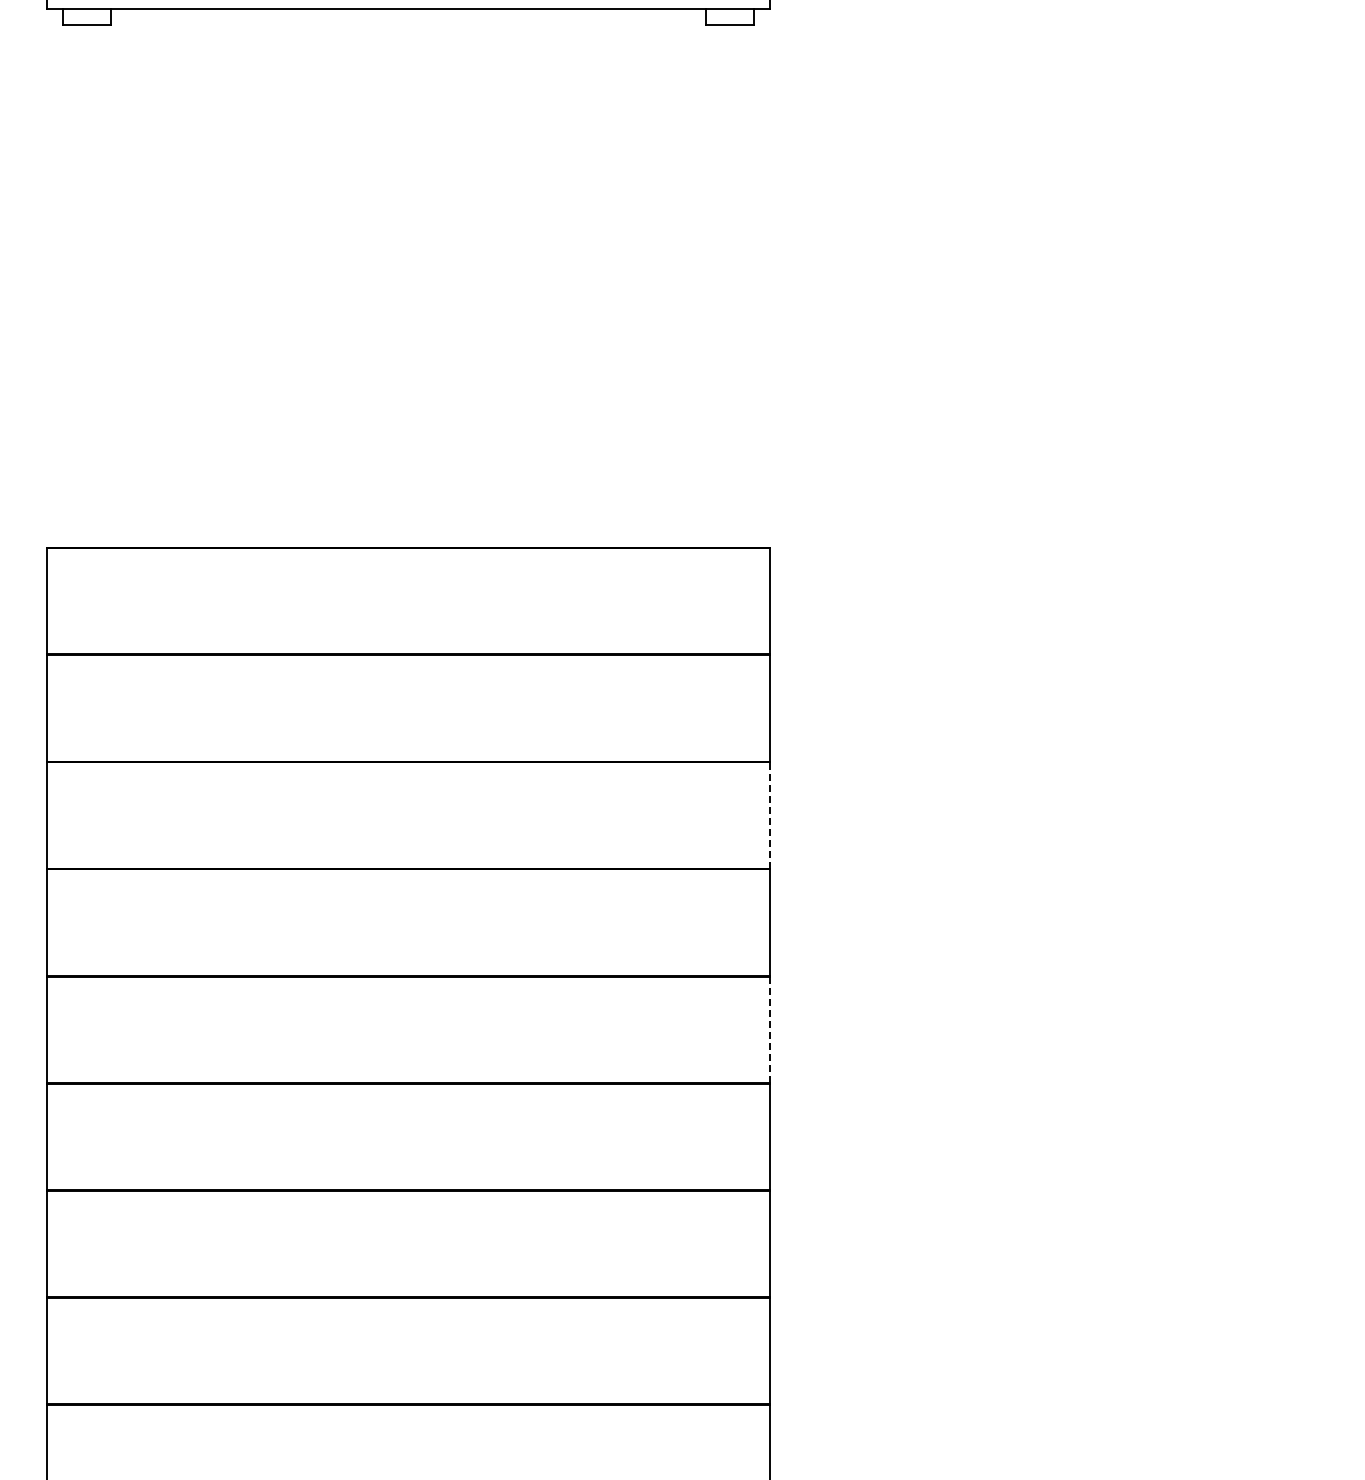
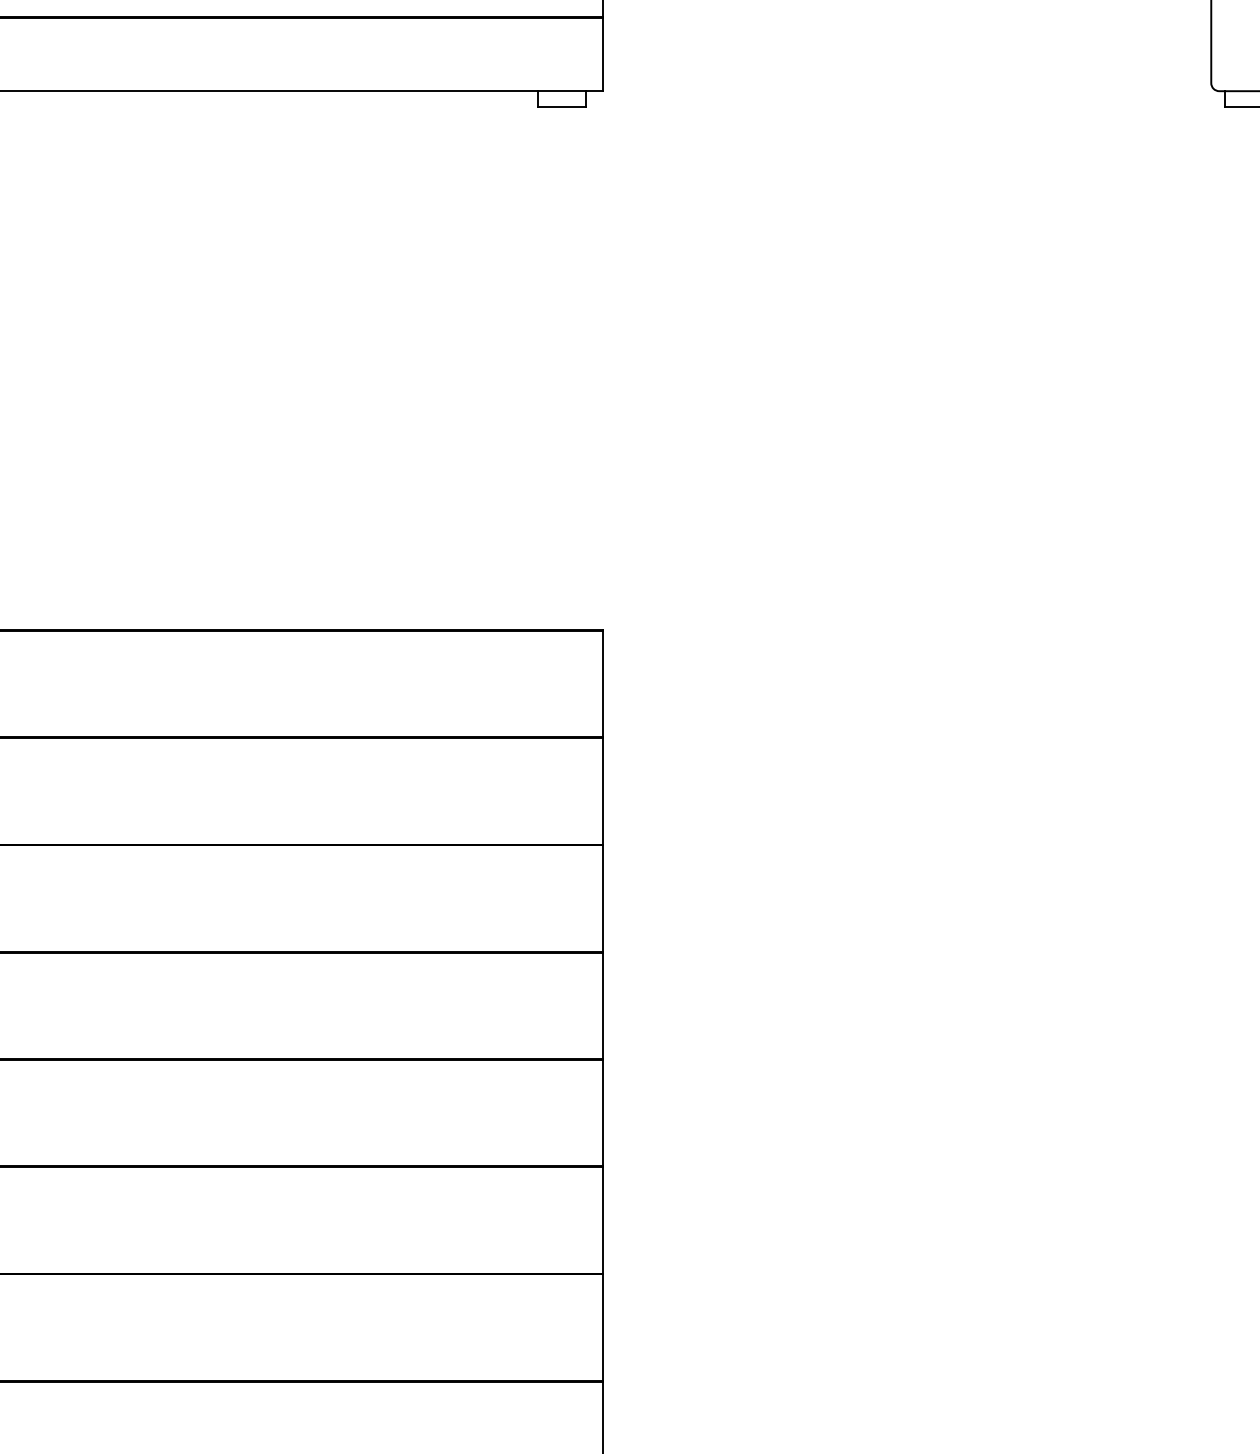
line: (770, 815) -> (602, 898), dashed -> solid
line: (770, 1029) -> (602, 1112), dashed -> solid

